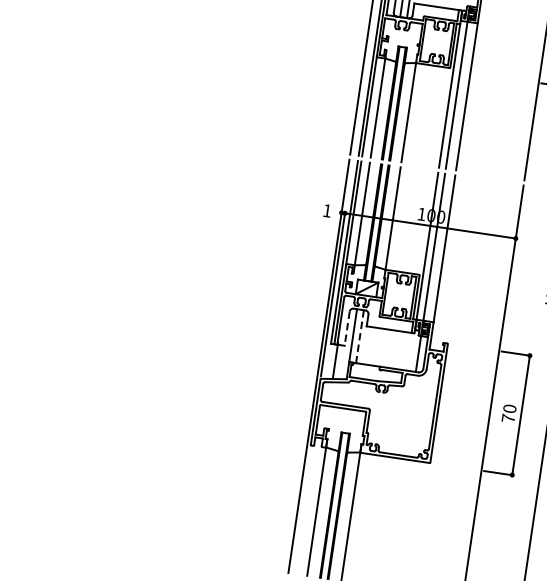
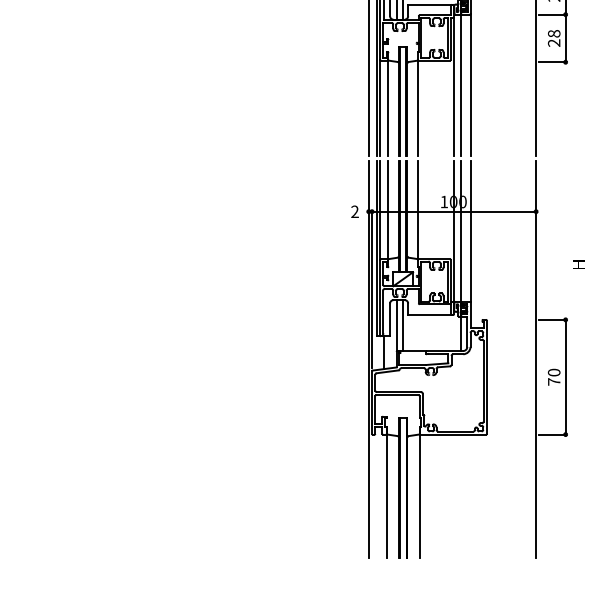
text: (326, 210) -> (354, 211), 1 -> 2
line: (347, 329) -> (390, 320), dashed -> solid
line: (360, 337) -> (403, 326), dashed -> solid

